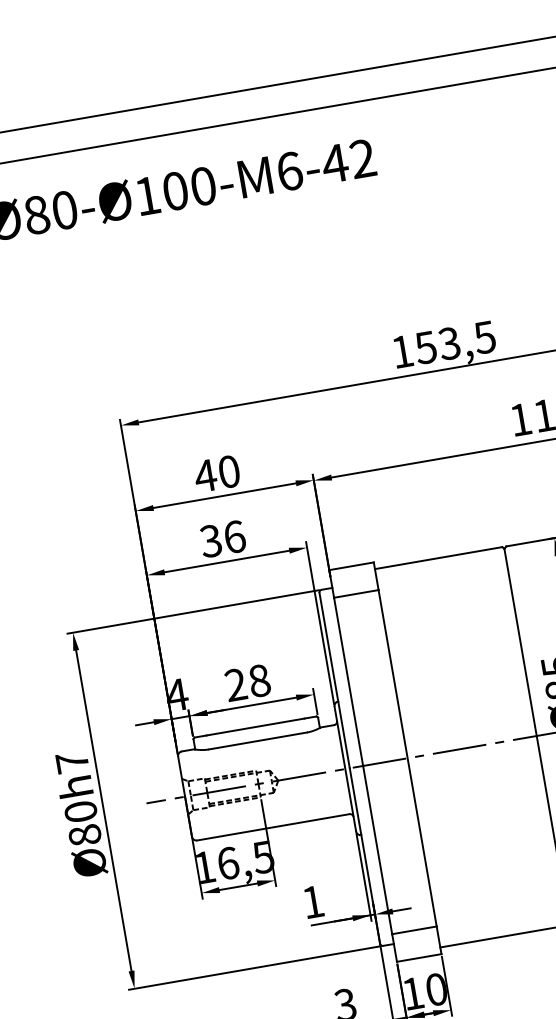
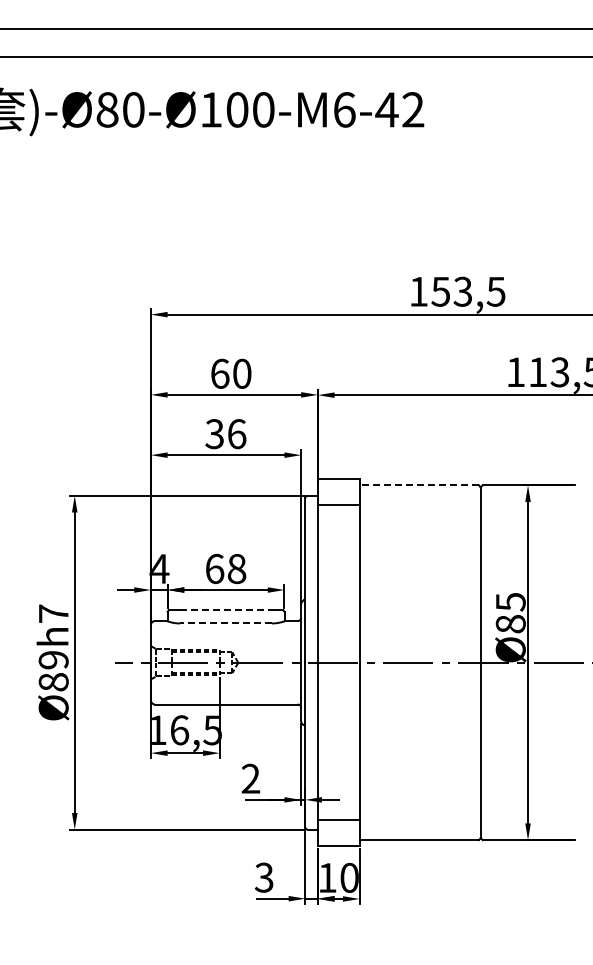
text: (204, 475) -> (219, 373), 40 -> 60
line: (438, 558) -> (419, 485), solid -> dashed
text: (235, 685) -> (214, 569), 28 -> 68
line: (256, 727) -> (226, 610), solid -> dashed
line: (258, 740) -> (226, 623), solid -> dashed
text: (80, 812) -> (53, 660), Ø80h7 -> Ø89h7
text: (312, 901) -> (250, 778), 1 -> 2

